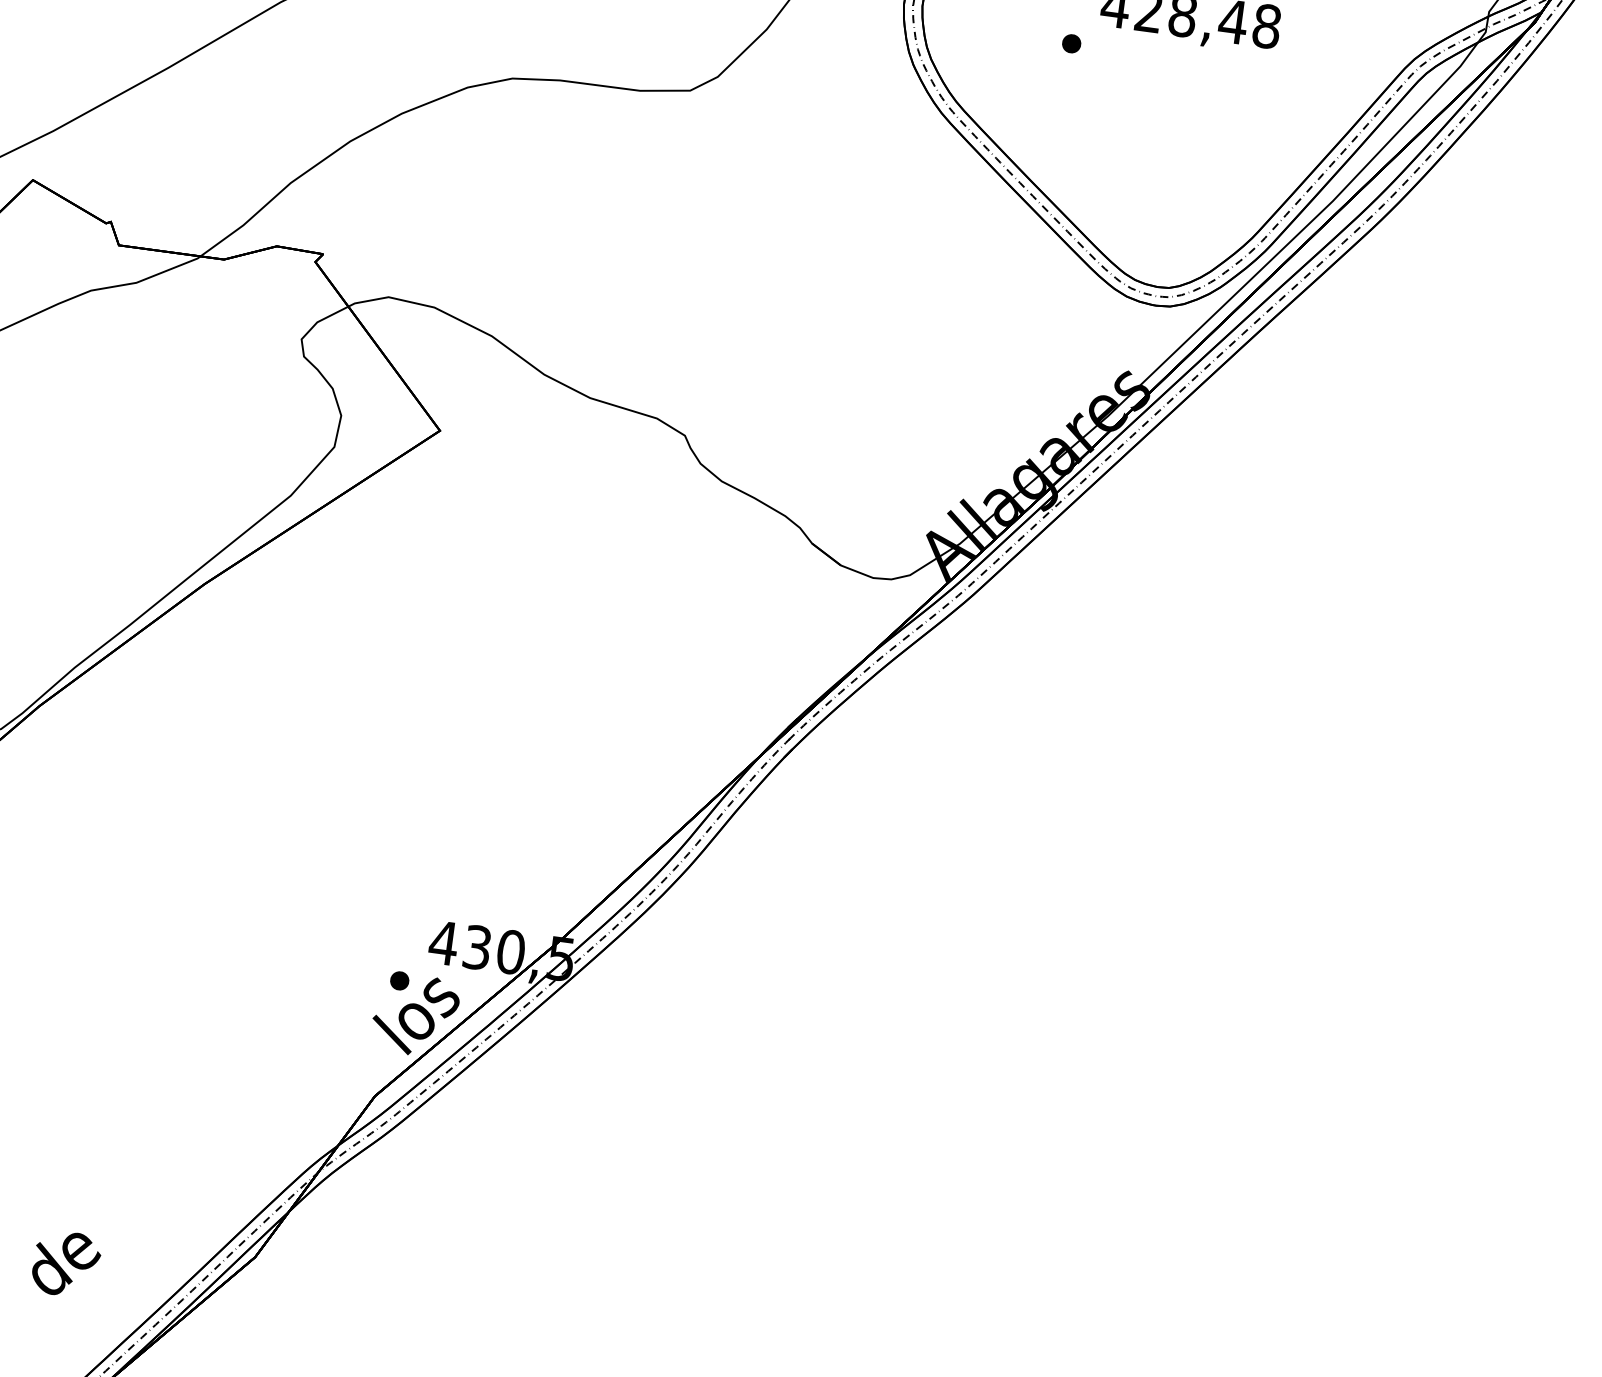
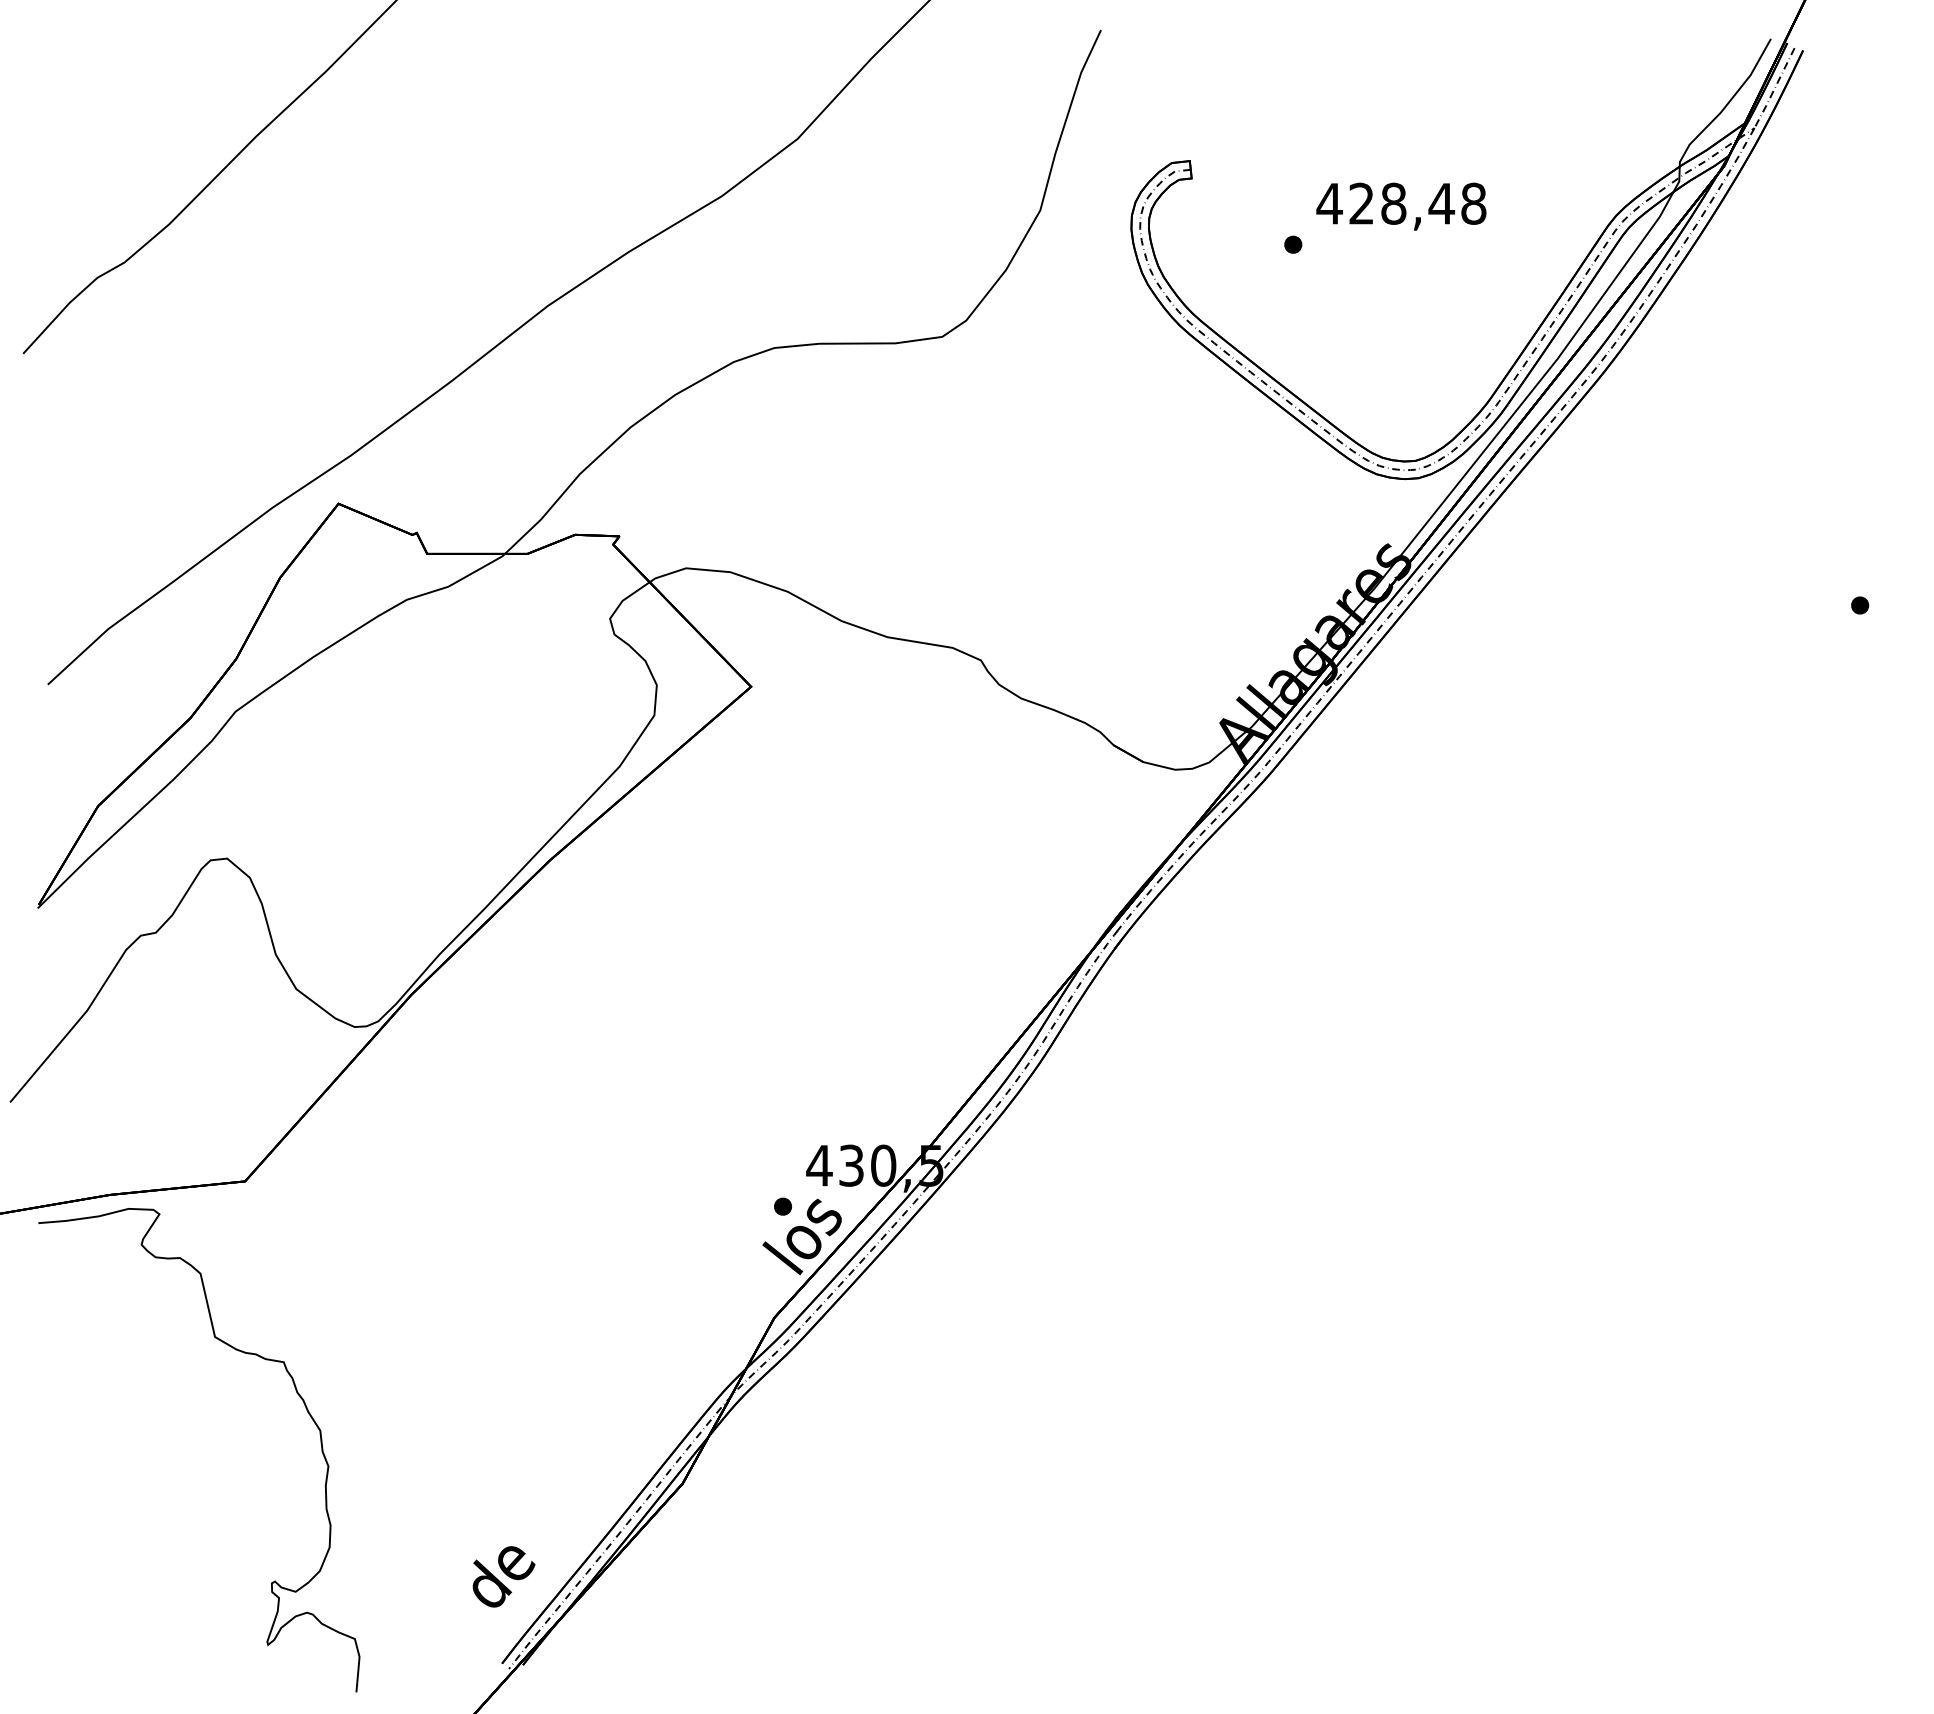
text: (65, 1263) -> (503, 1576), moved

